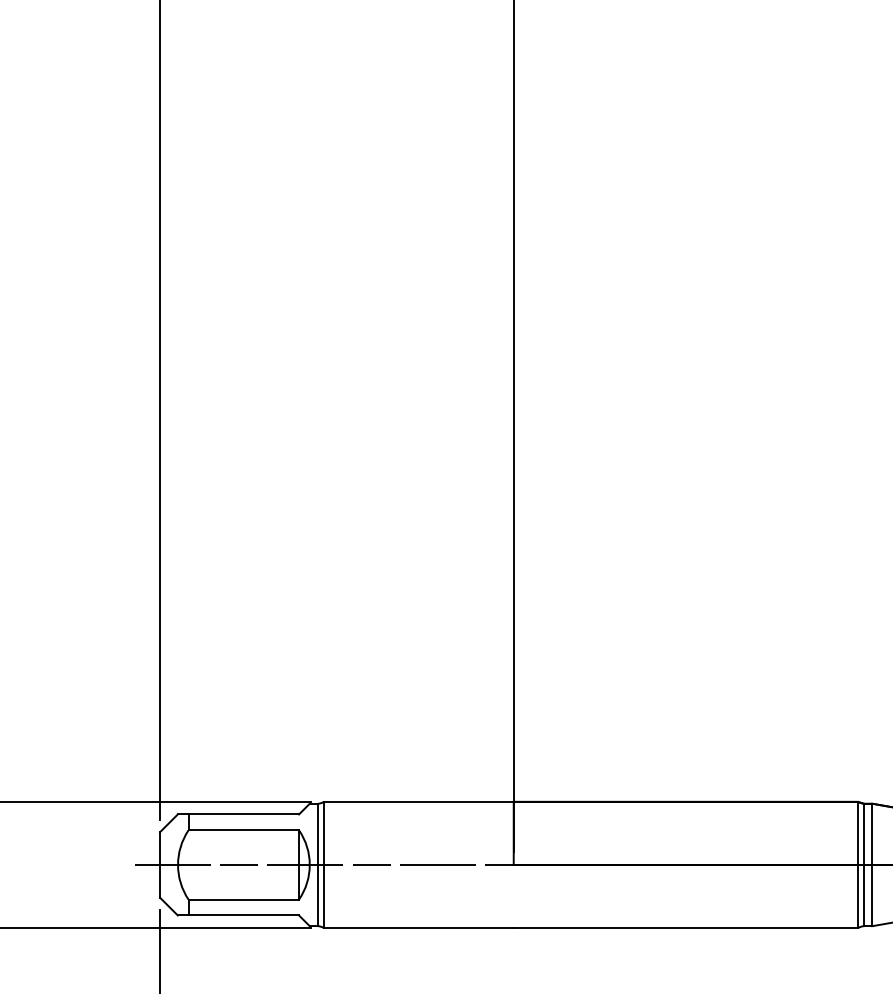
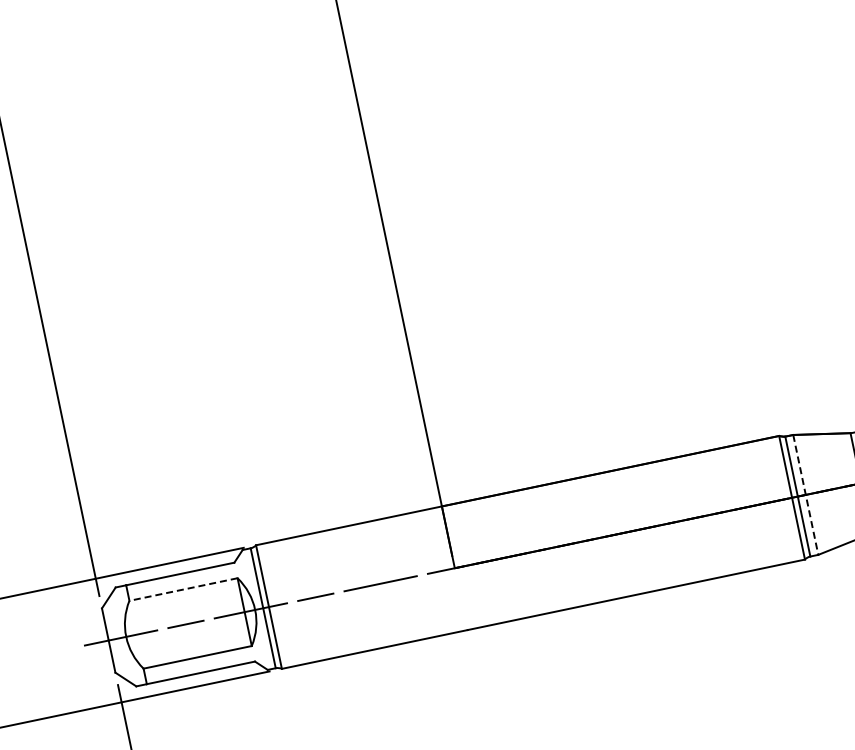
line: (243, 830) -> (183, 589), solid -> dashed
line: (872, 865) -> (806, 495), solid -> dashed

